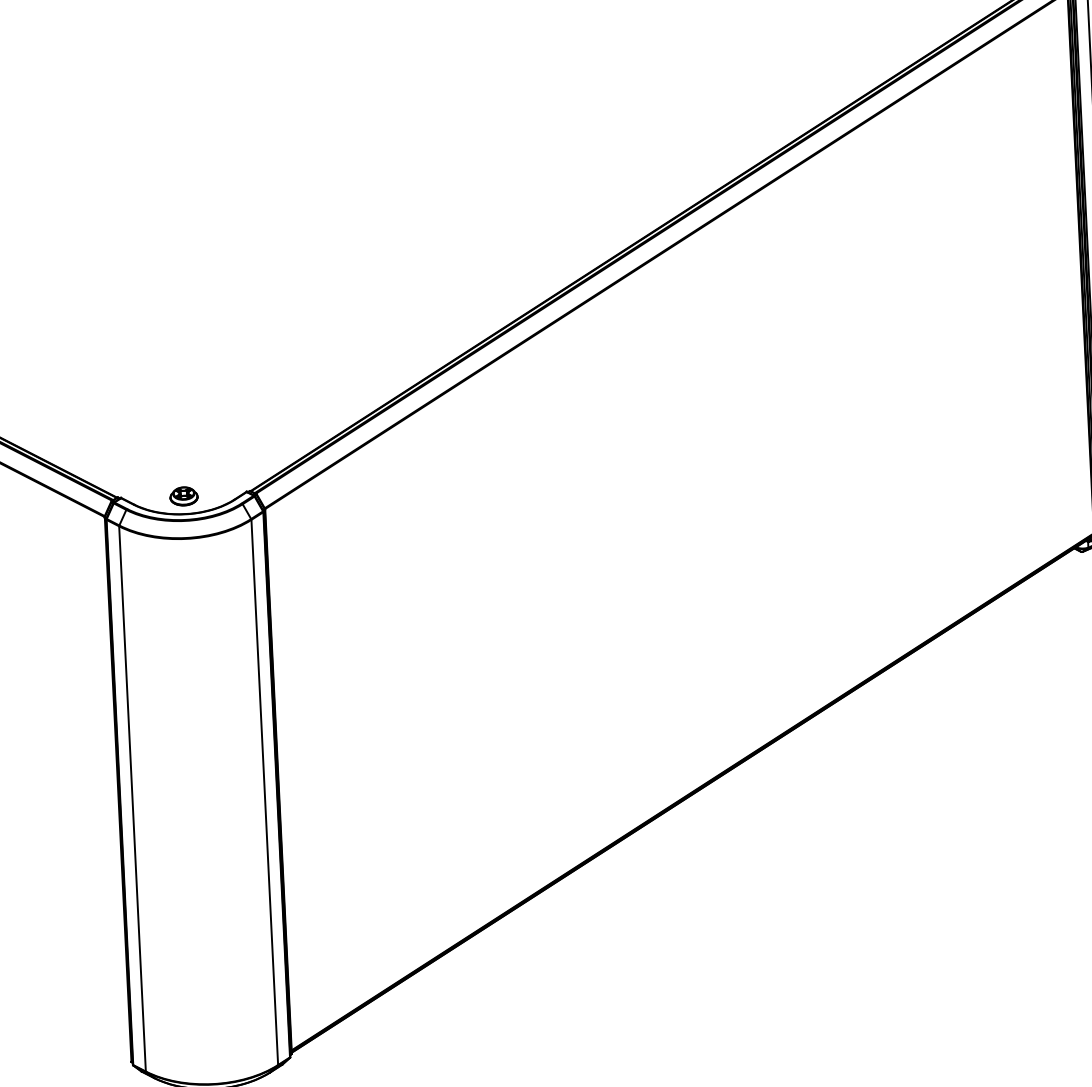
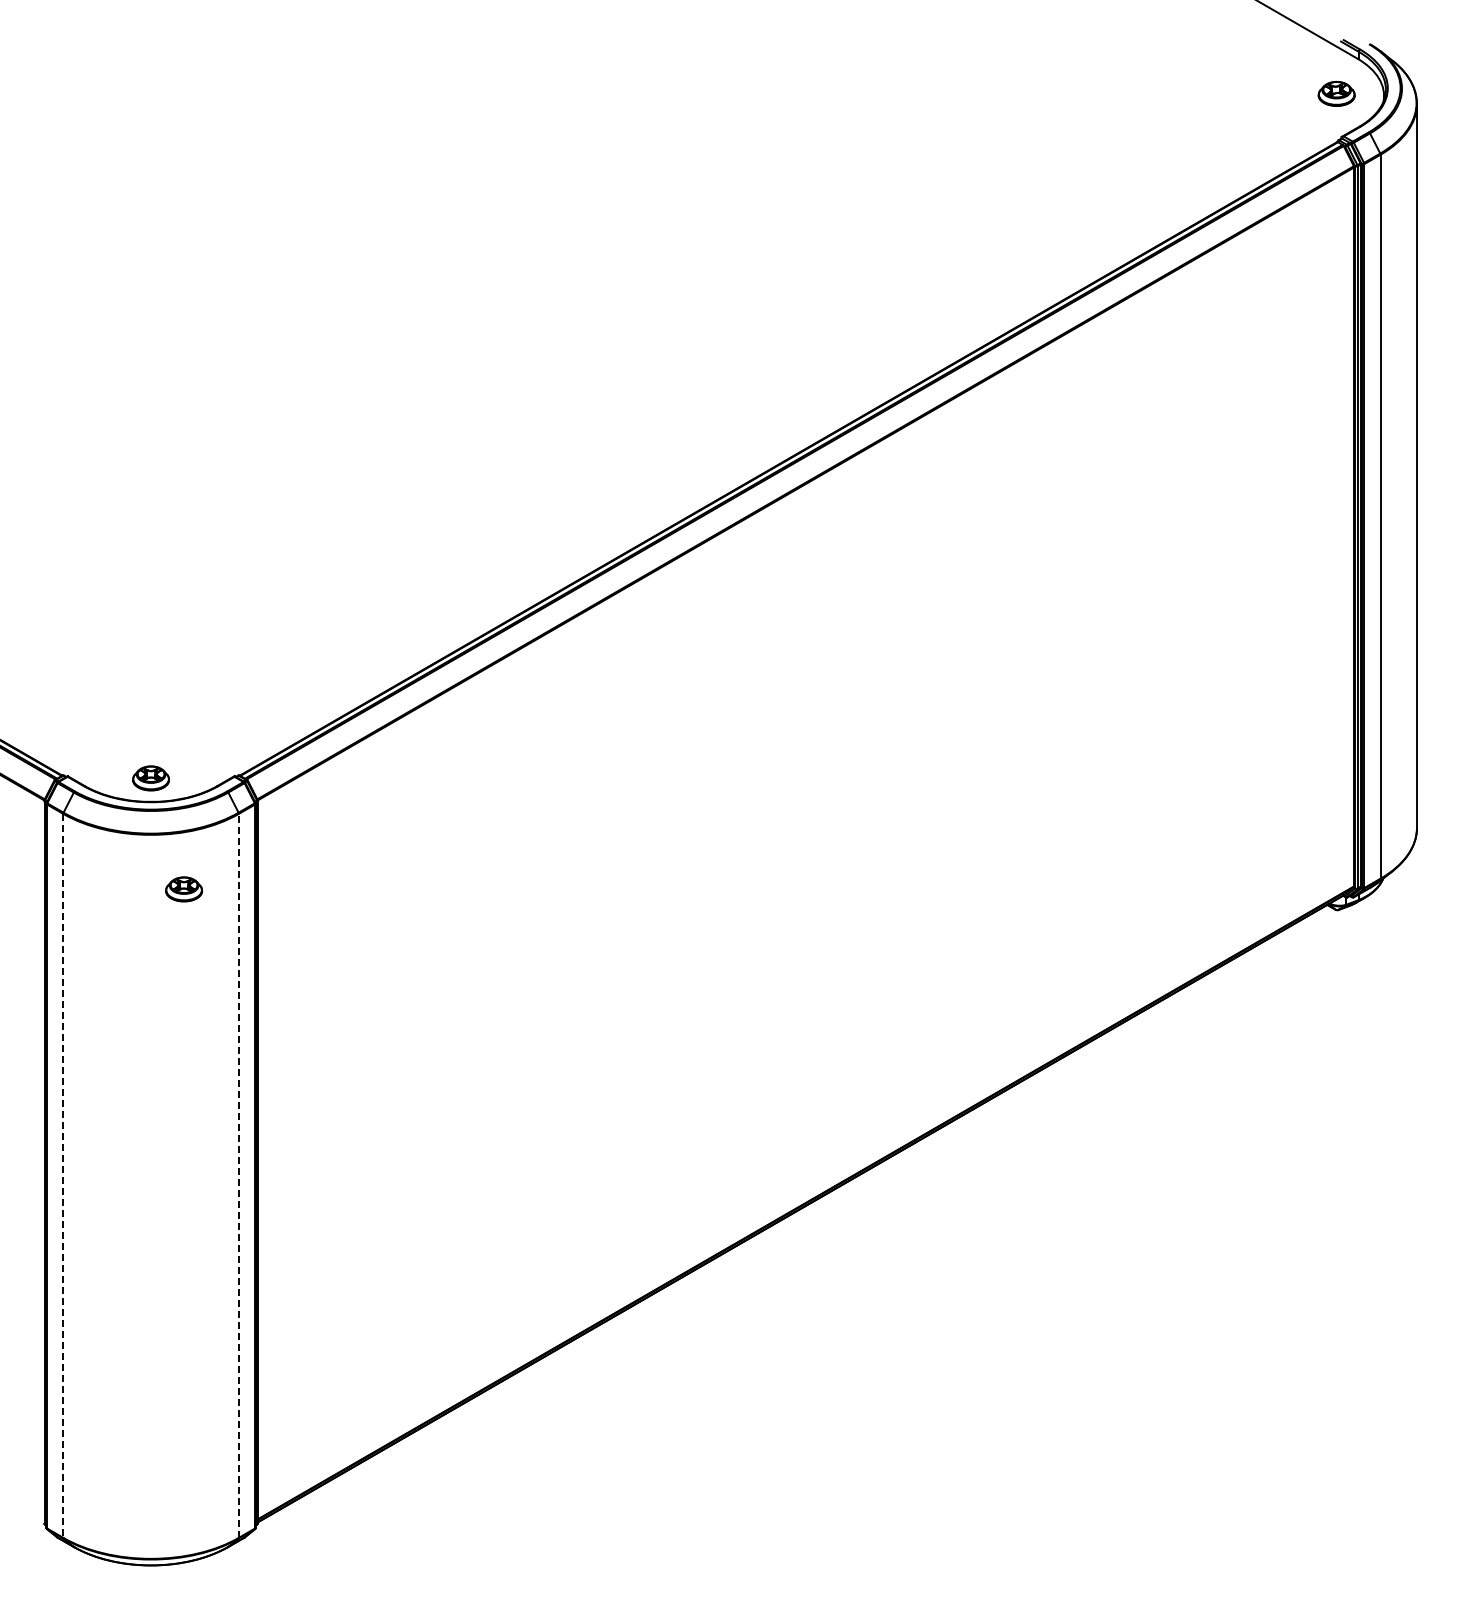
part: (212, 578) -> (183, 889), added
line: (264, 792) -> (238, 1175), solid -> dashed
line: (132, 798) -> (63, 1175), solid -> dashed

